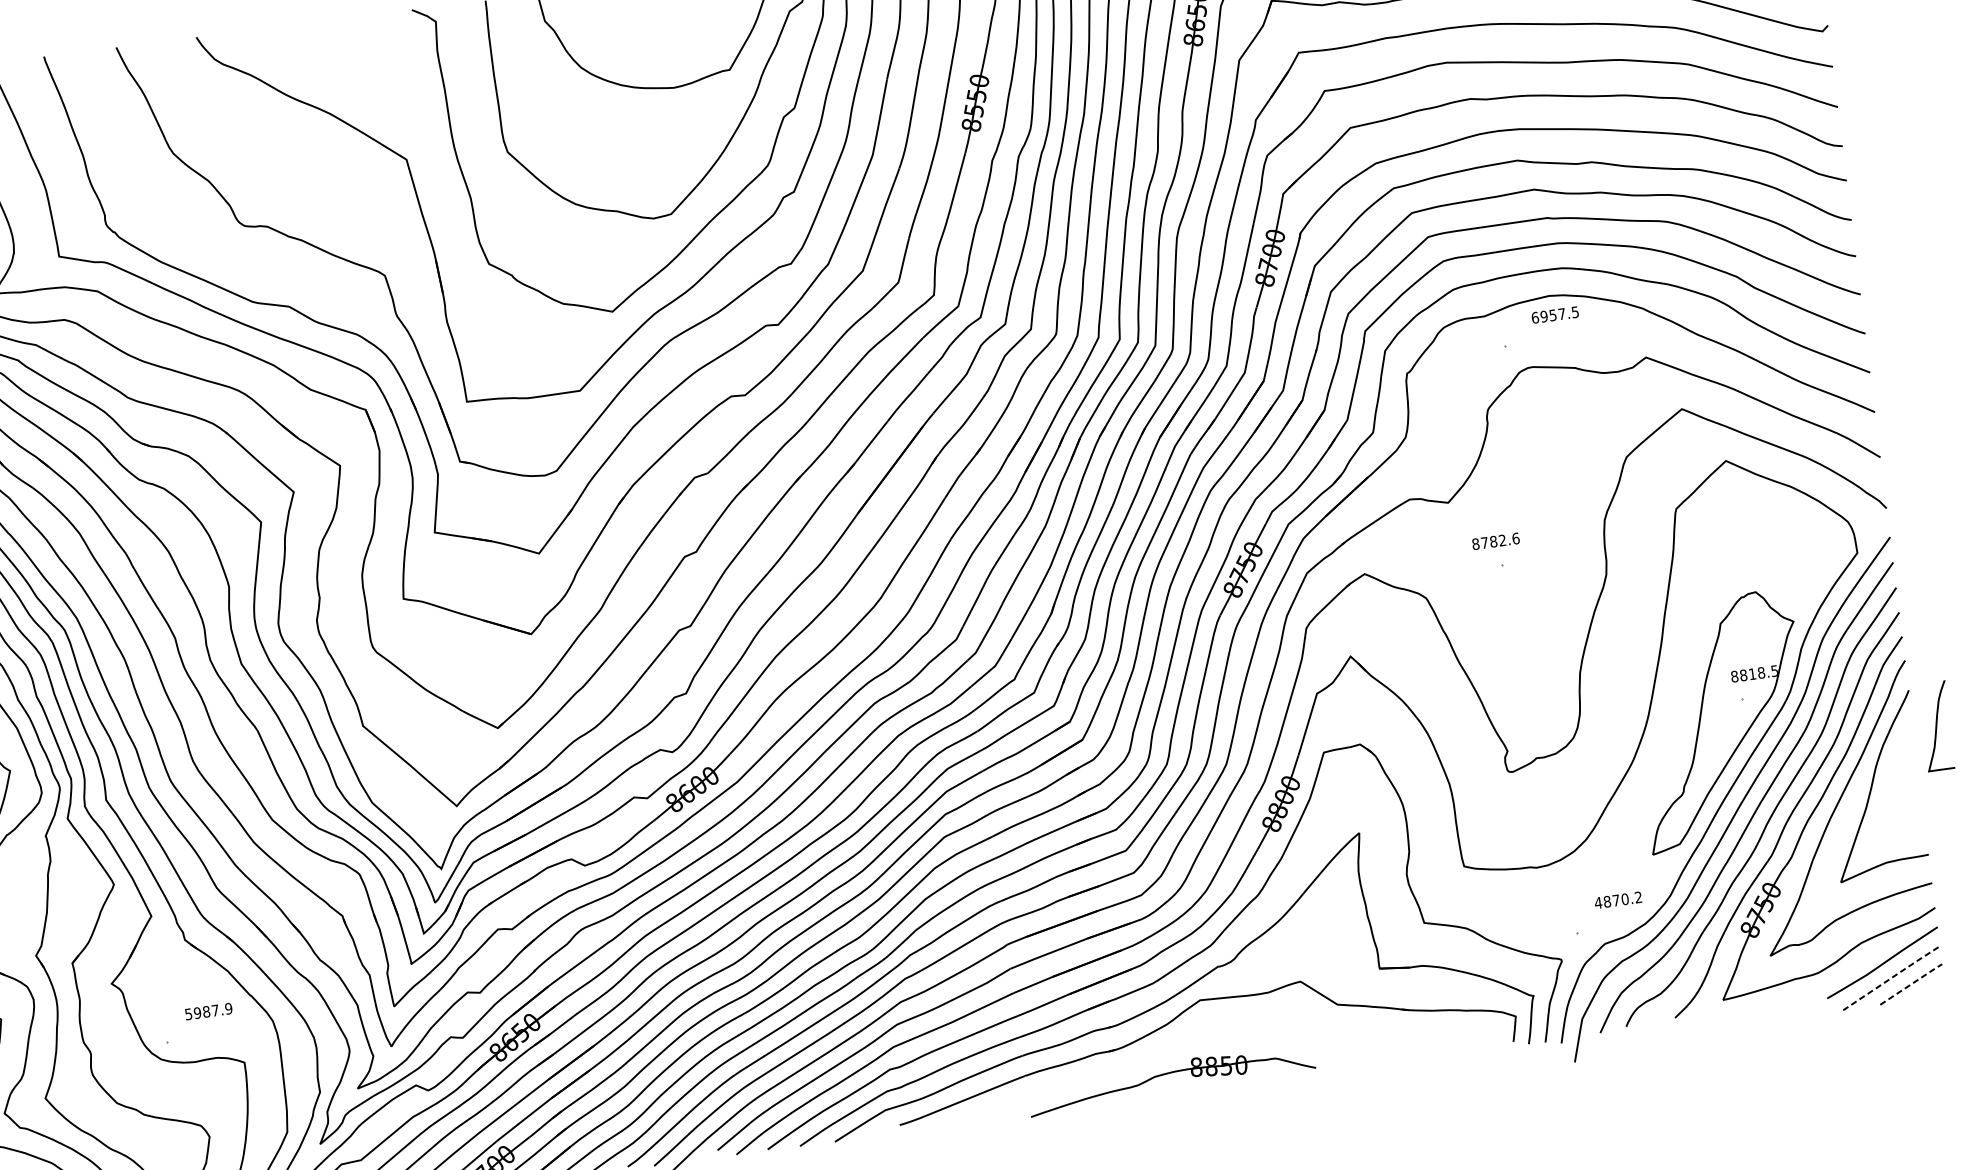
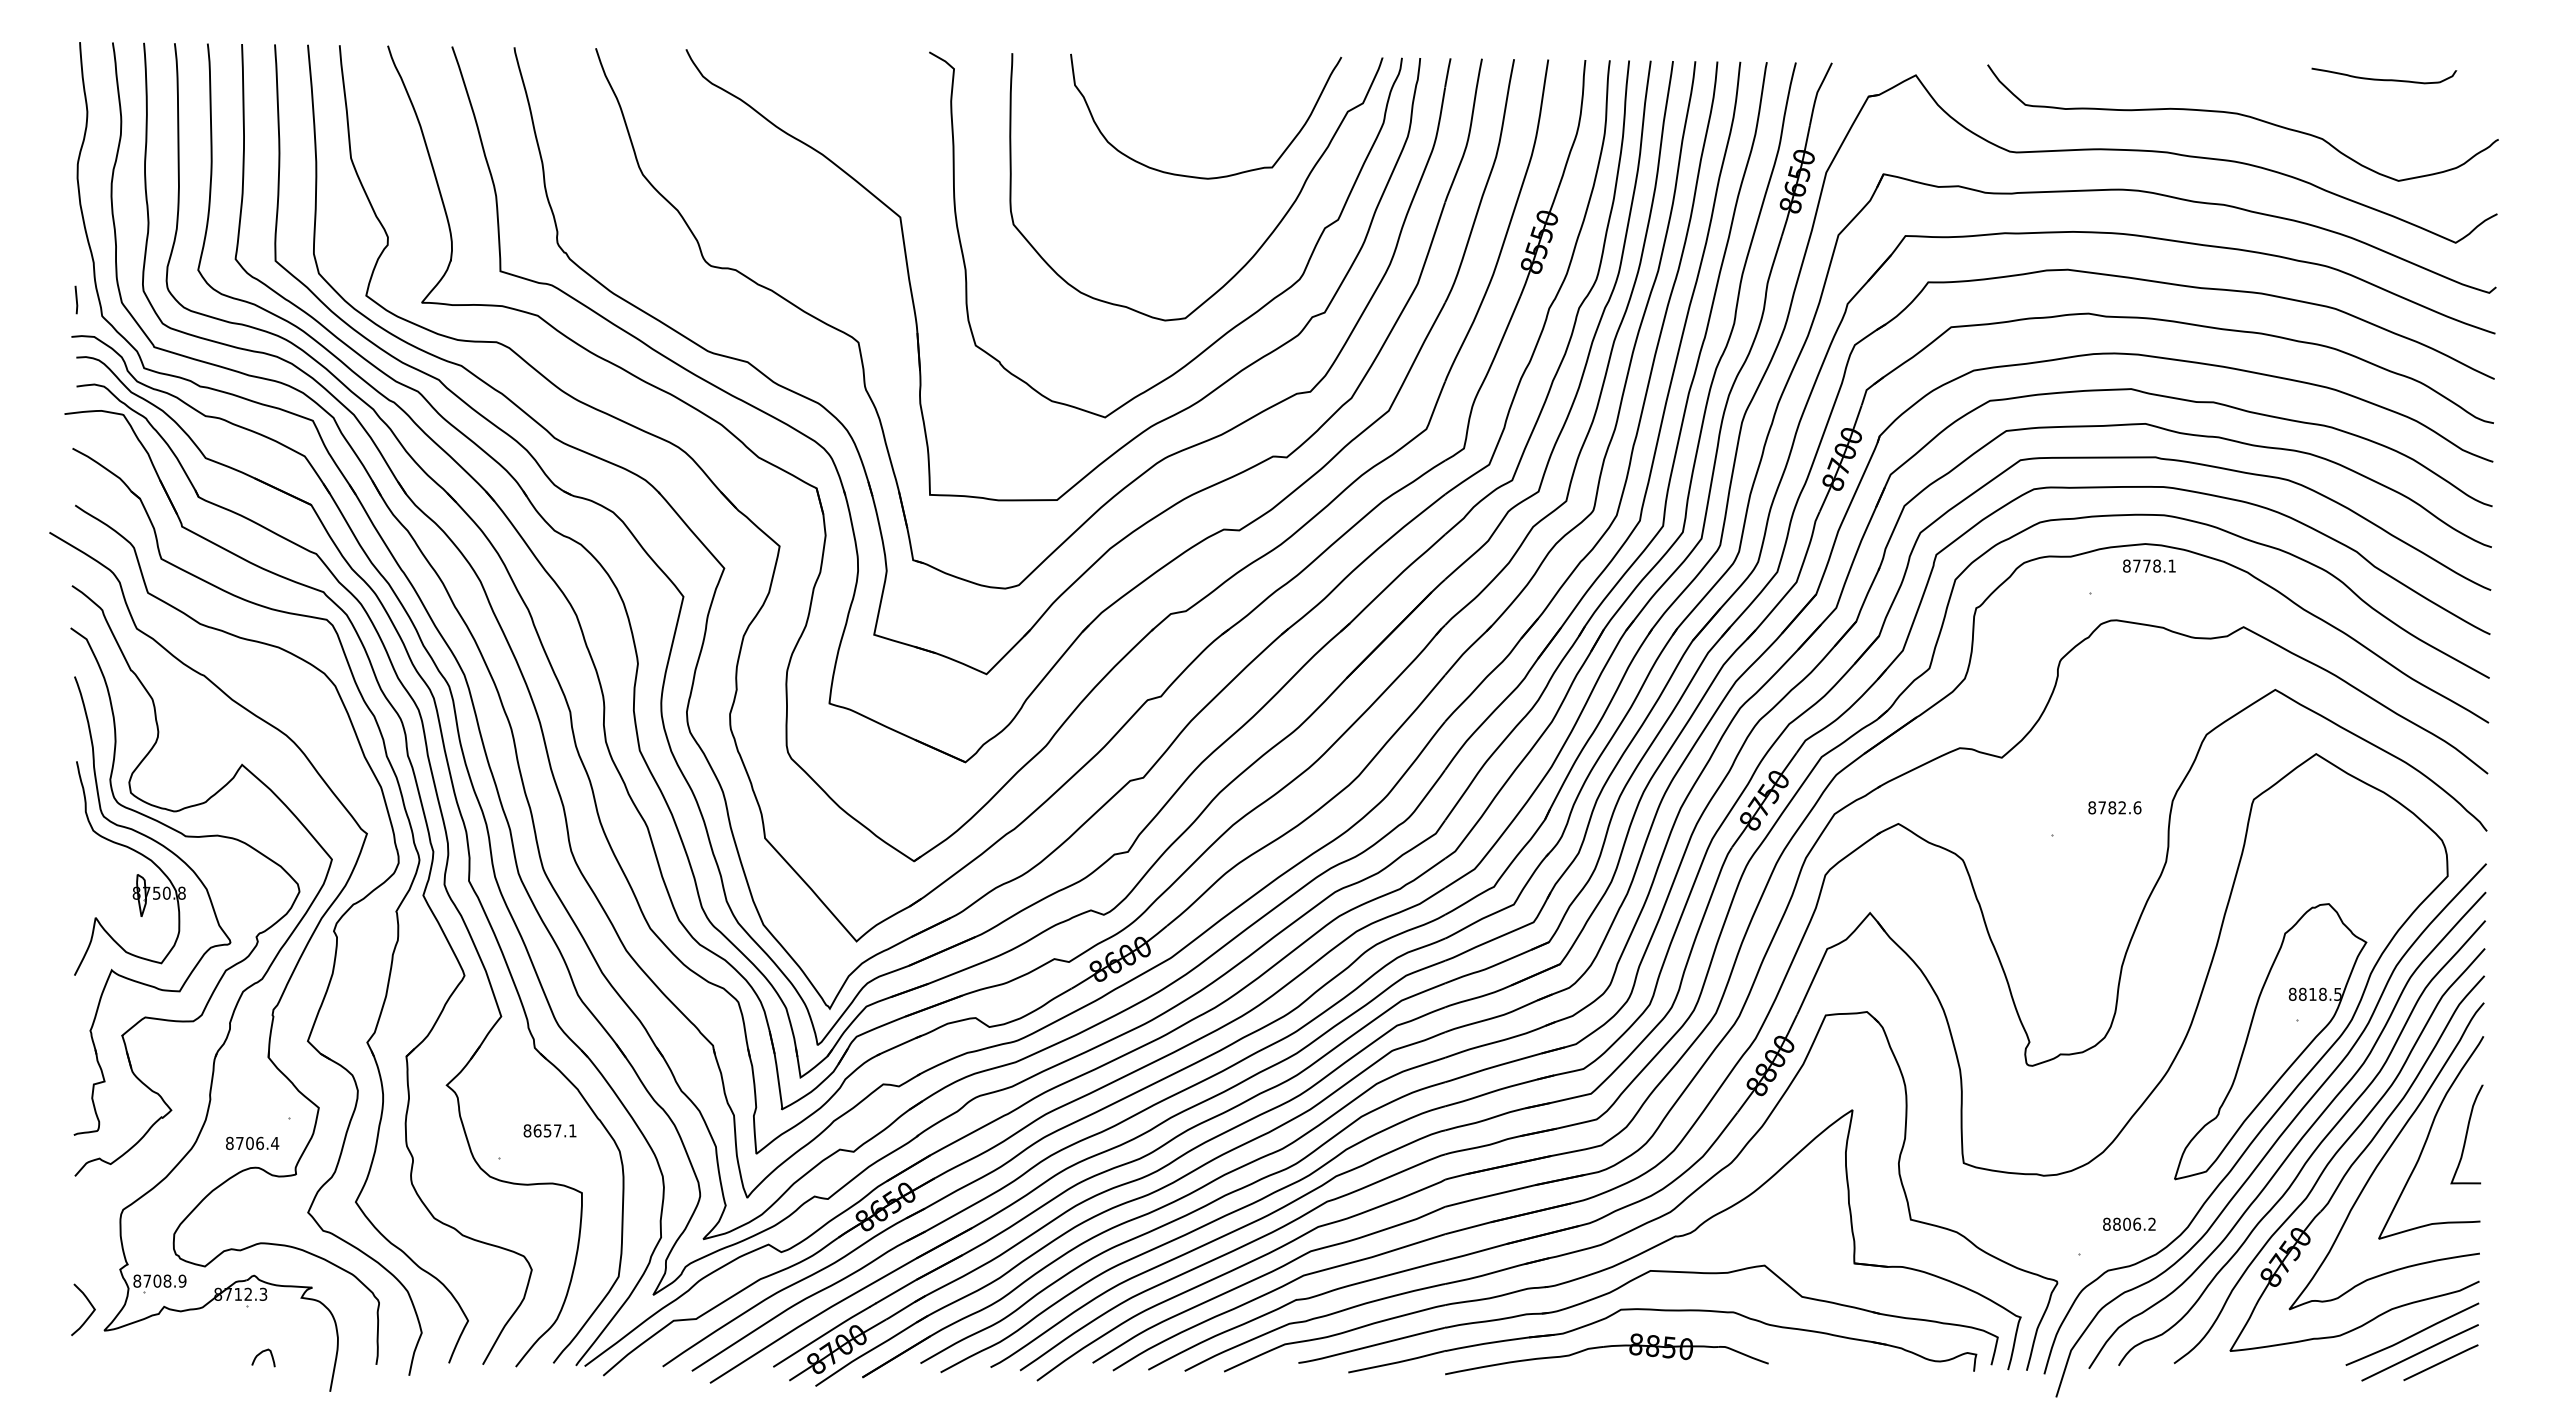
text: (1555, 314) -> (2149, 565), 6957.5 -> 8778.1
text: (1495, 541) -> (2114, 807), moved
curve: (1936, 726) -> (2466, 1134), moved
text: (1611, 900) -> (2121, 1223), 4870.2 -> 8806.2
line: (1891, 977) -> (2420, 1352), dashed -> solid
line: (1912, 984) -> (2442, 1362), dashed -> solid
text: (208, 1011) -> (549, 1130), 5987.9 -> 8657.1
part: (1215, 1034) -> (1662, 1311), added

